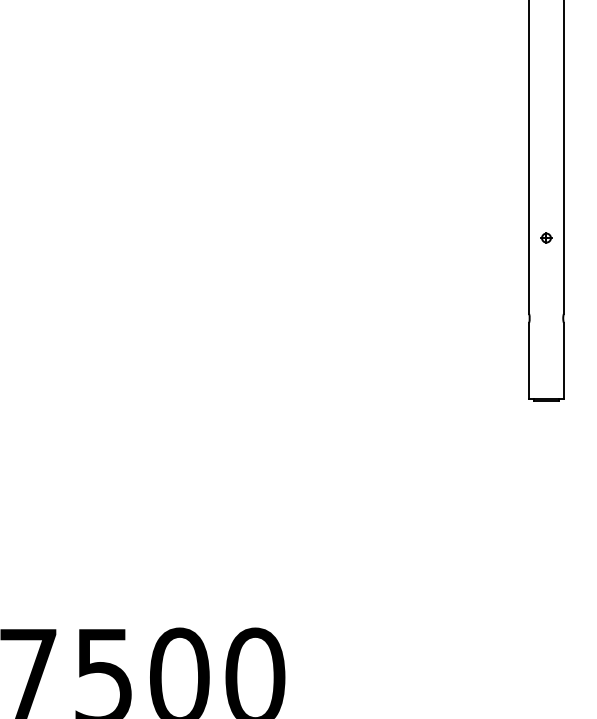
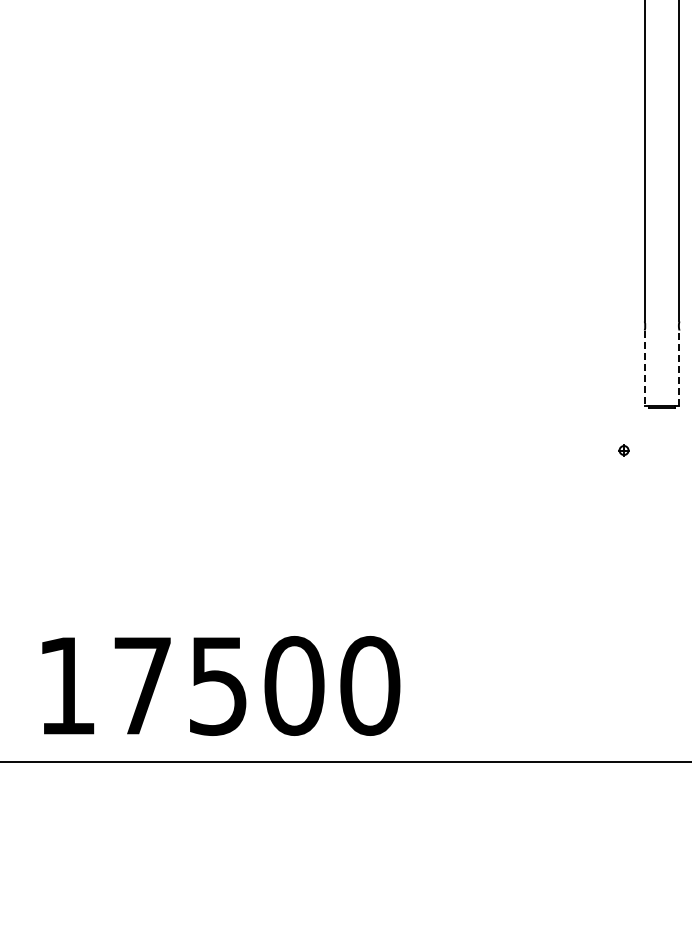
part: (545, 238) -> (623, 450), moved
line: (528, 360) -> (644, 368), solid -> dashed
line: (563, 360) -> (679, 368), solid -> dashed

